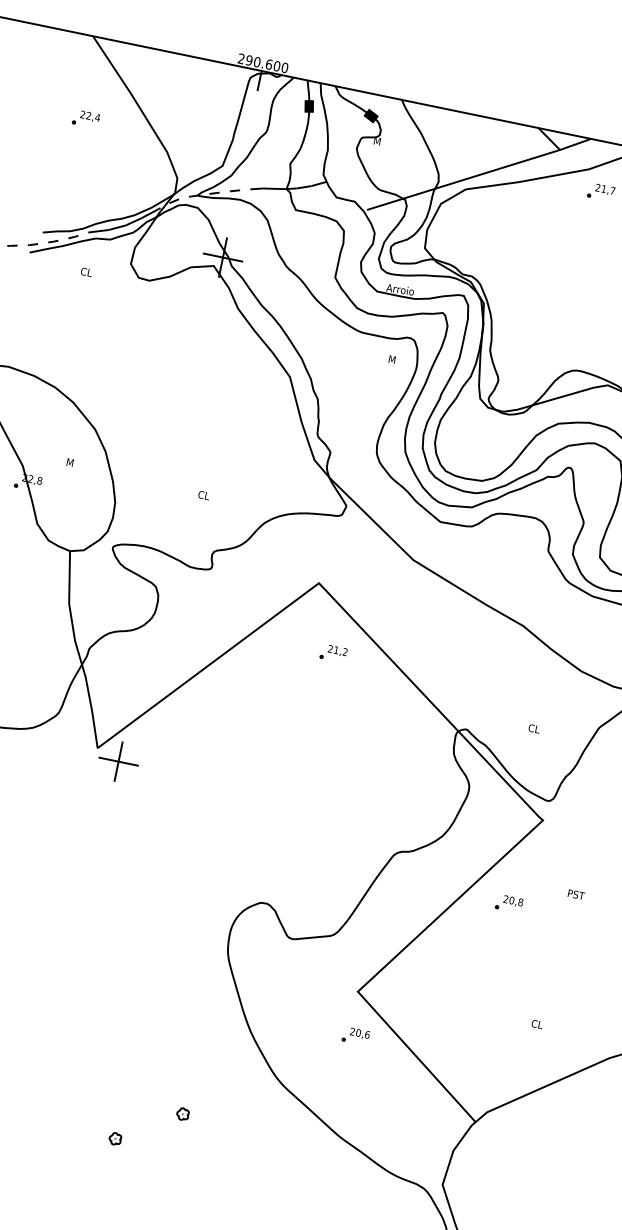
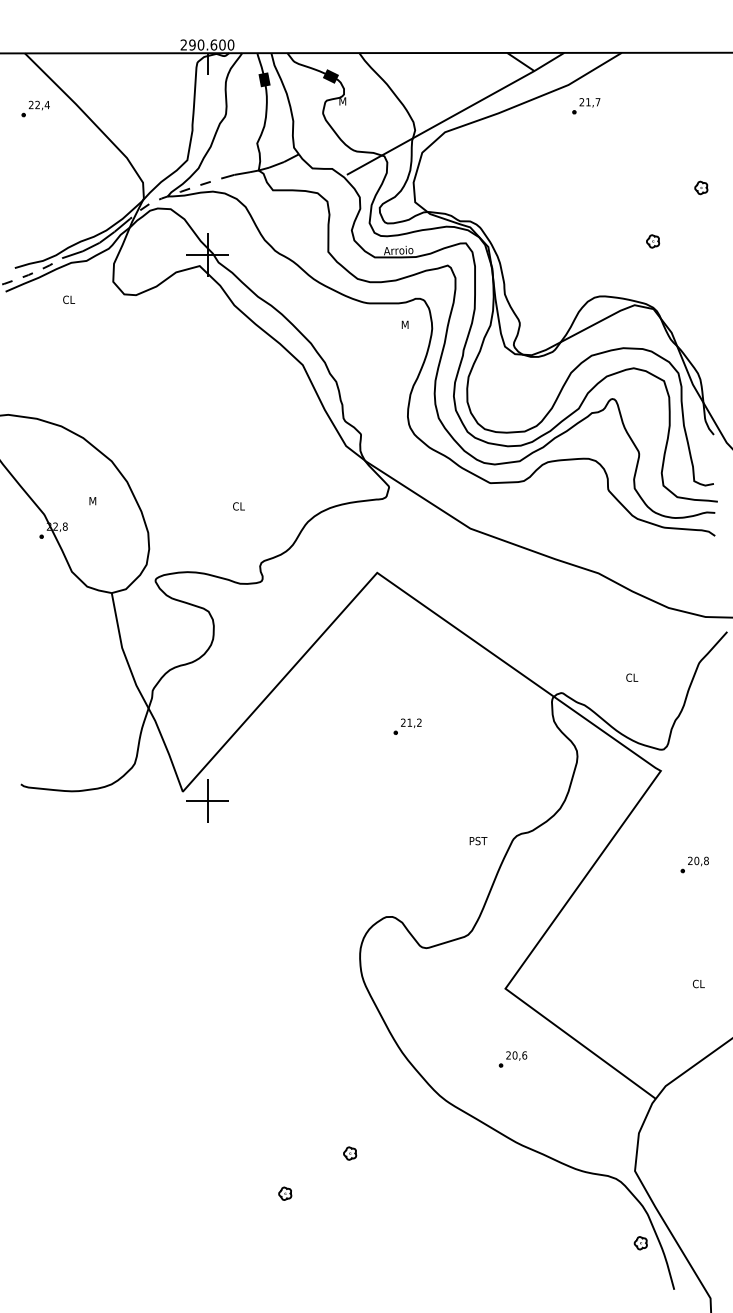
part: (86, 118) -> (35, 108), moved
part: (333, 653) -> (407, 726), moved
text: (576, 894) -> (478, 840), moved
part: (509, 903) -> (694, 864), moved
part: (355, 1036) -> (512, 1059), moved

